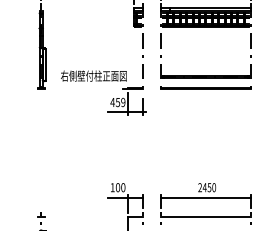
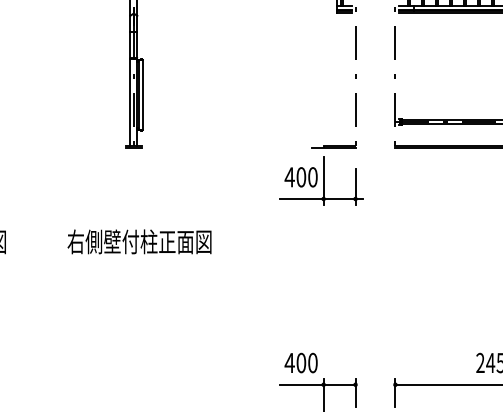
text: (93, 75) -> (138, 240), moved
text: (120, 102) -> (306, 177), 459 -> 400
text: (112, 187) -> (289, 362), 100 -> 400

